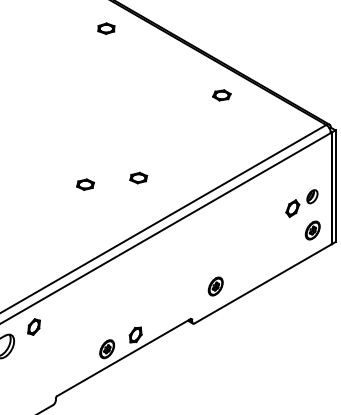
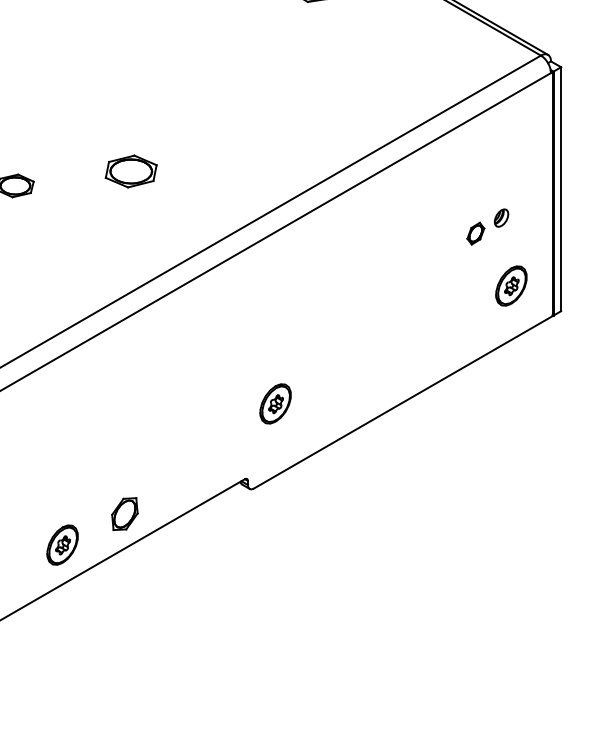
part: (138, 177) -> (130, 170), size x1.4
part: (301, 203) -> (486, 226), size x0.6
part: (215, 286) -> (275, 403), moved

